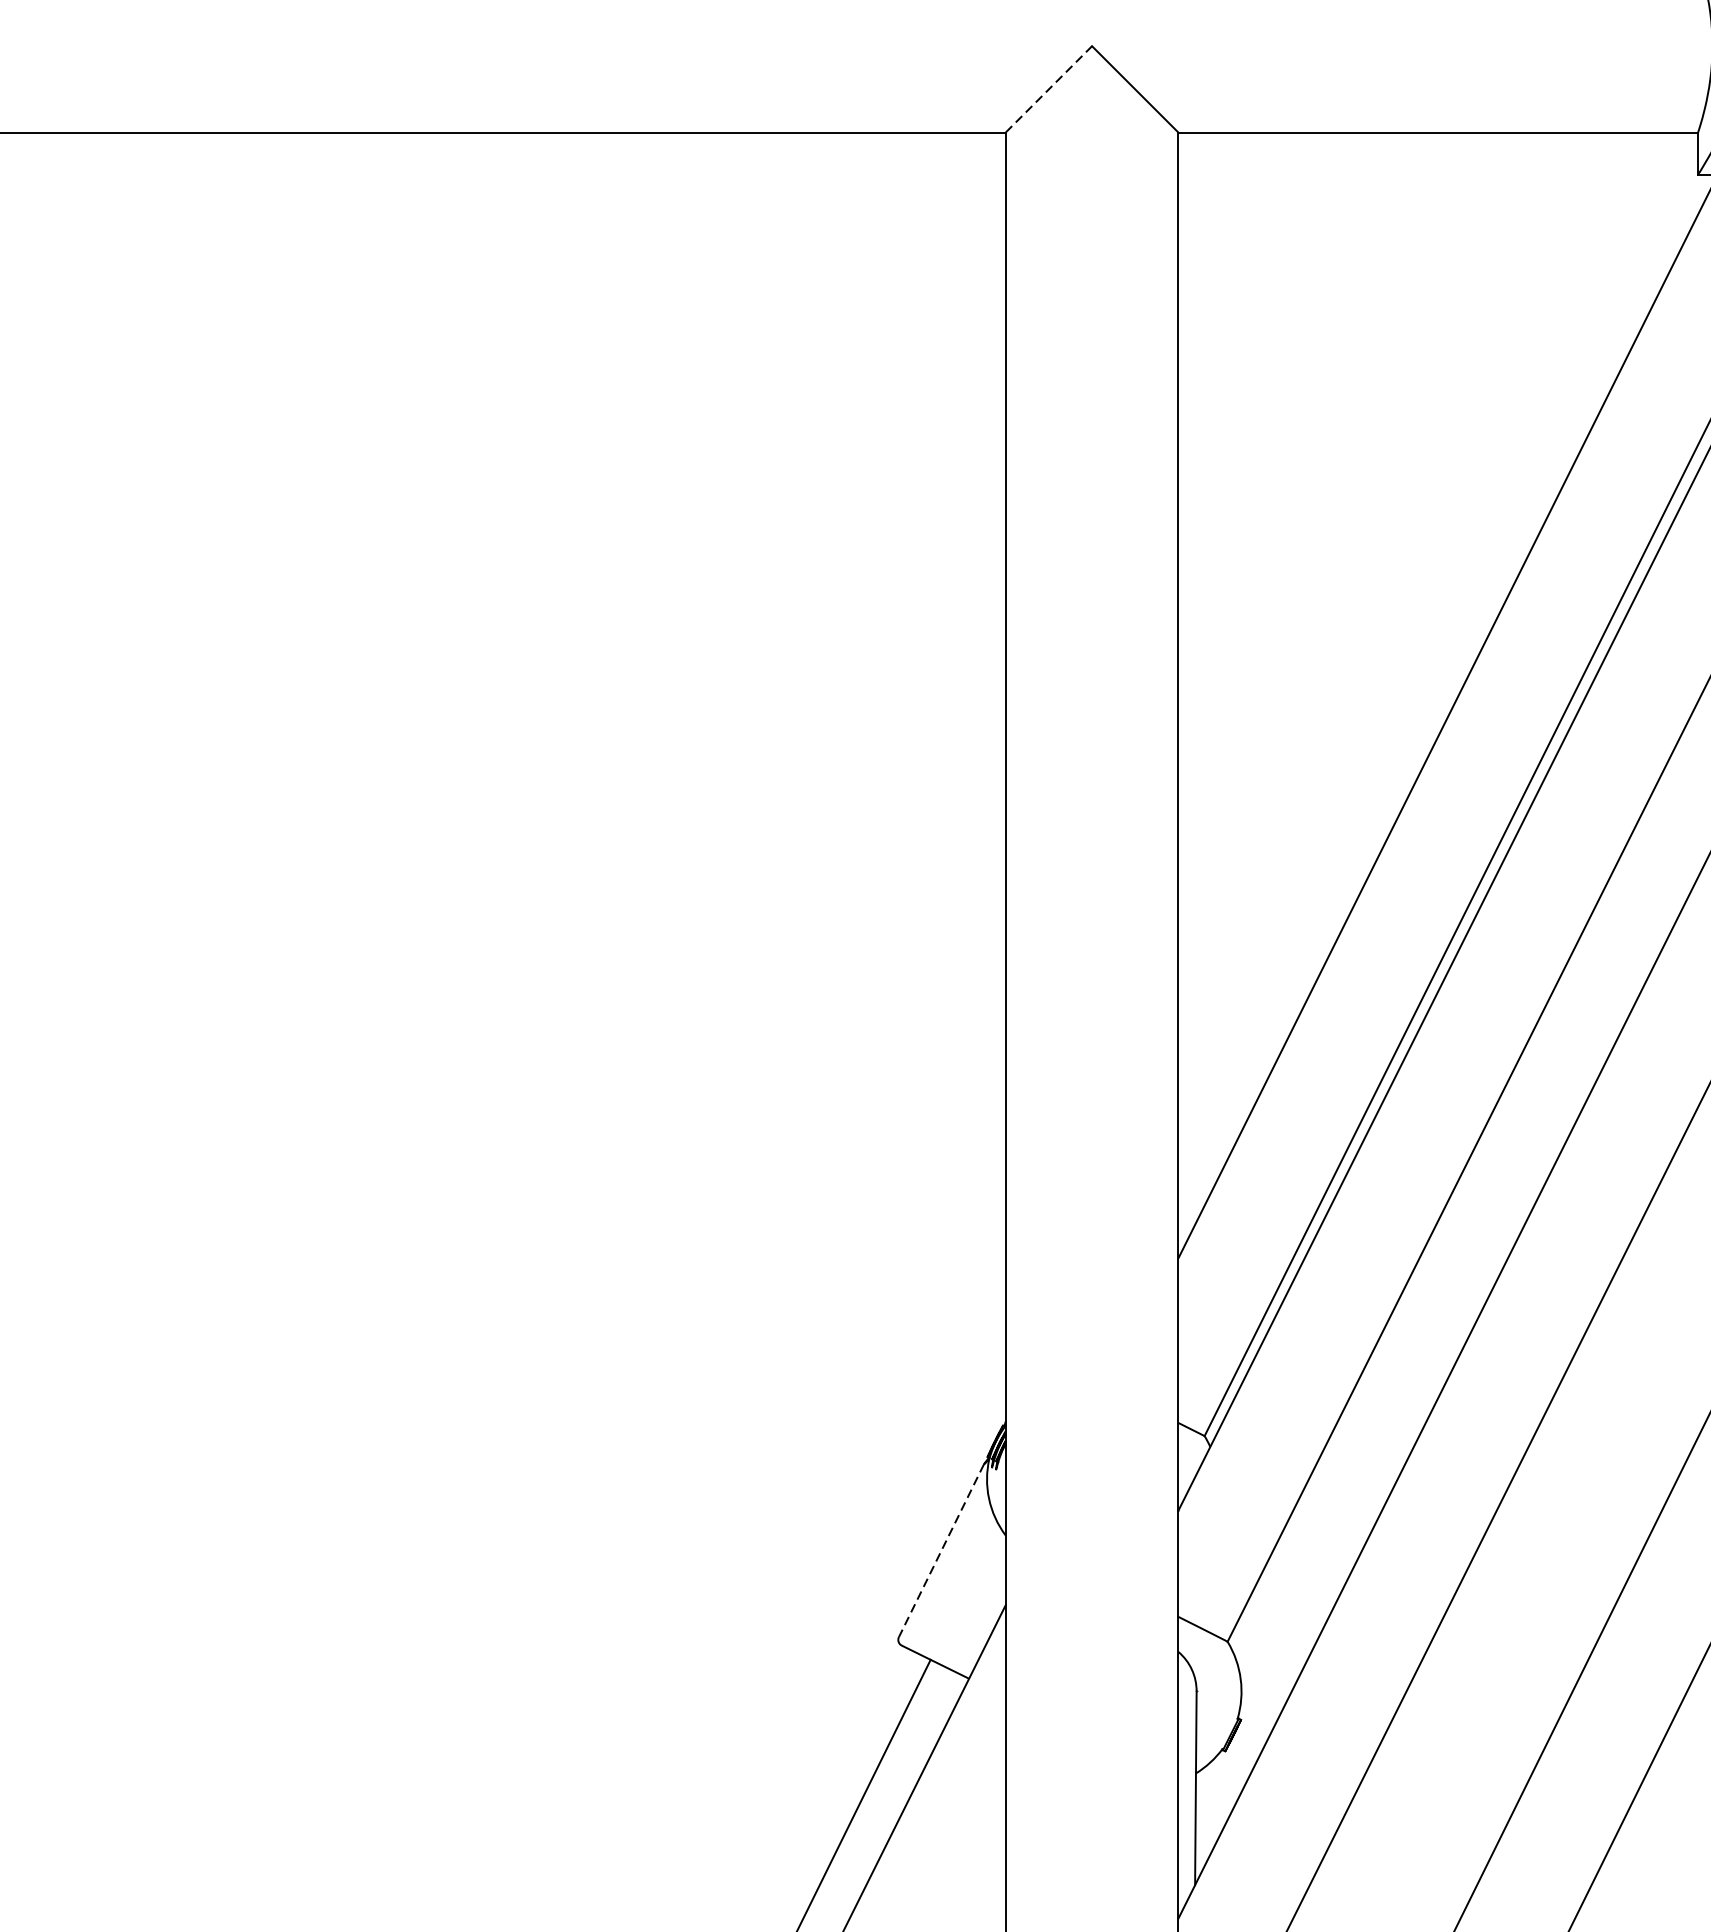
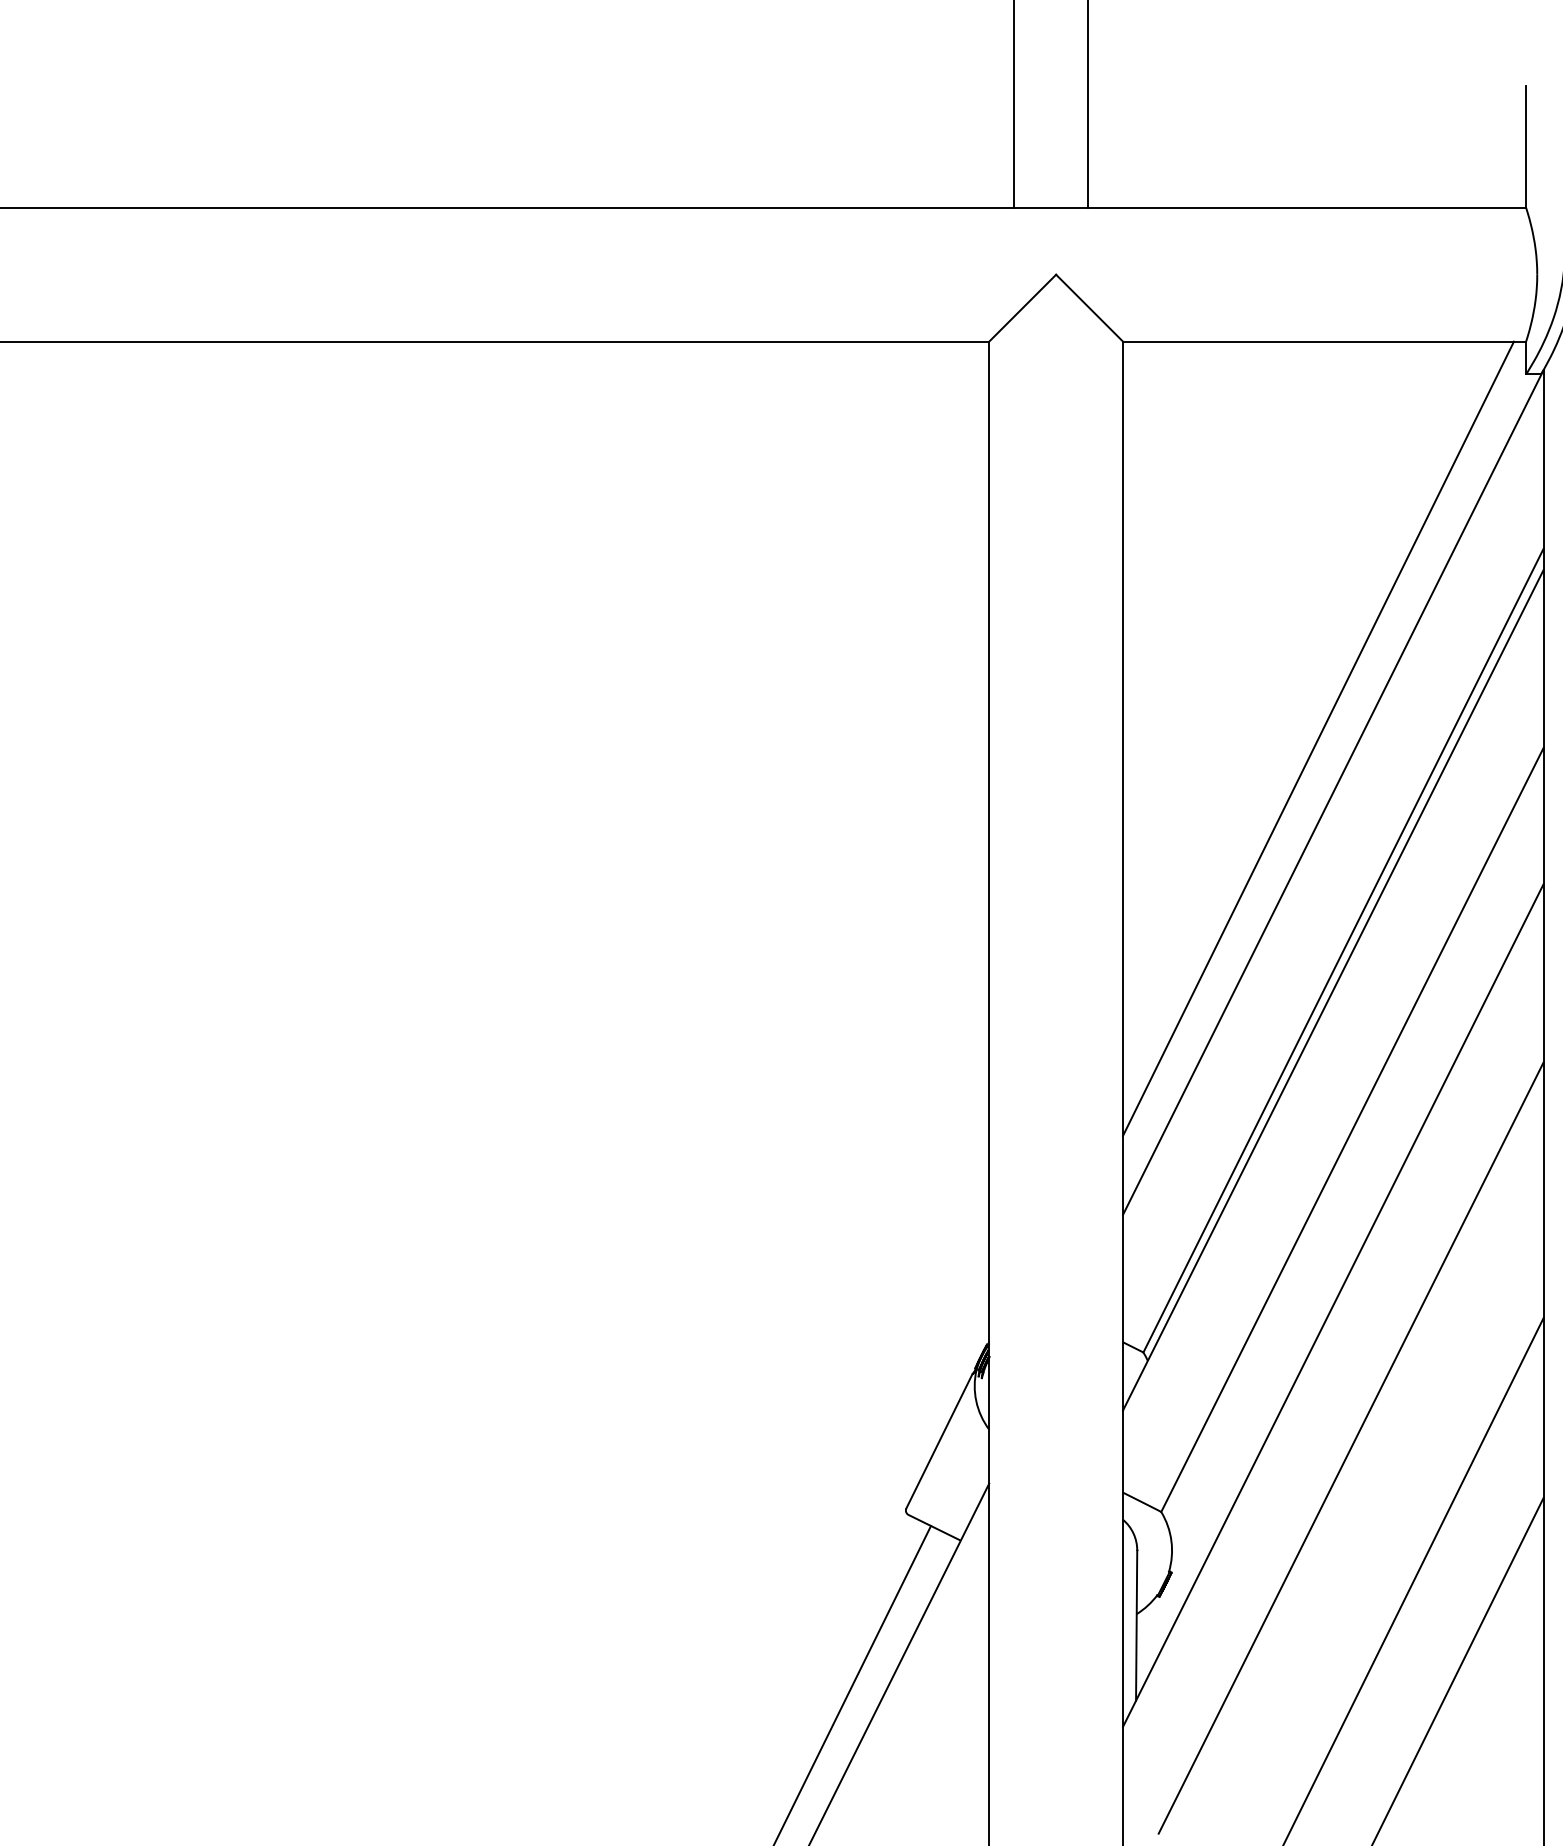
line: (1049, 88) -> (1023, 307), dashed -> solid
line: (1430, 644) -> (1318, 738), added
line: (941, 1550) -> (939, 1441), dashed -> solid

